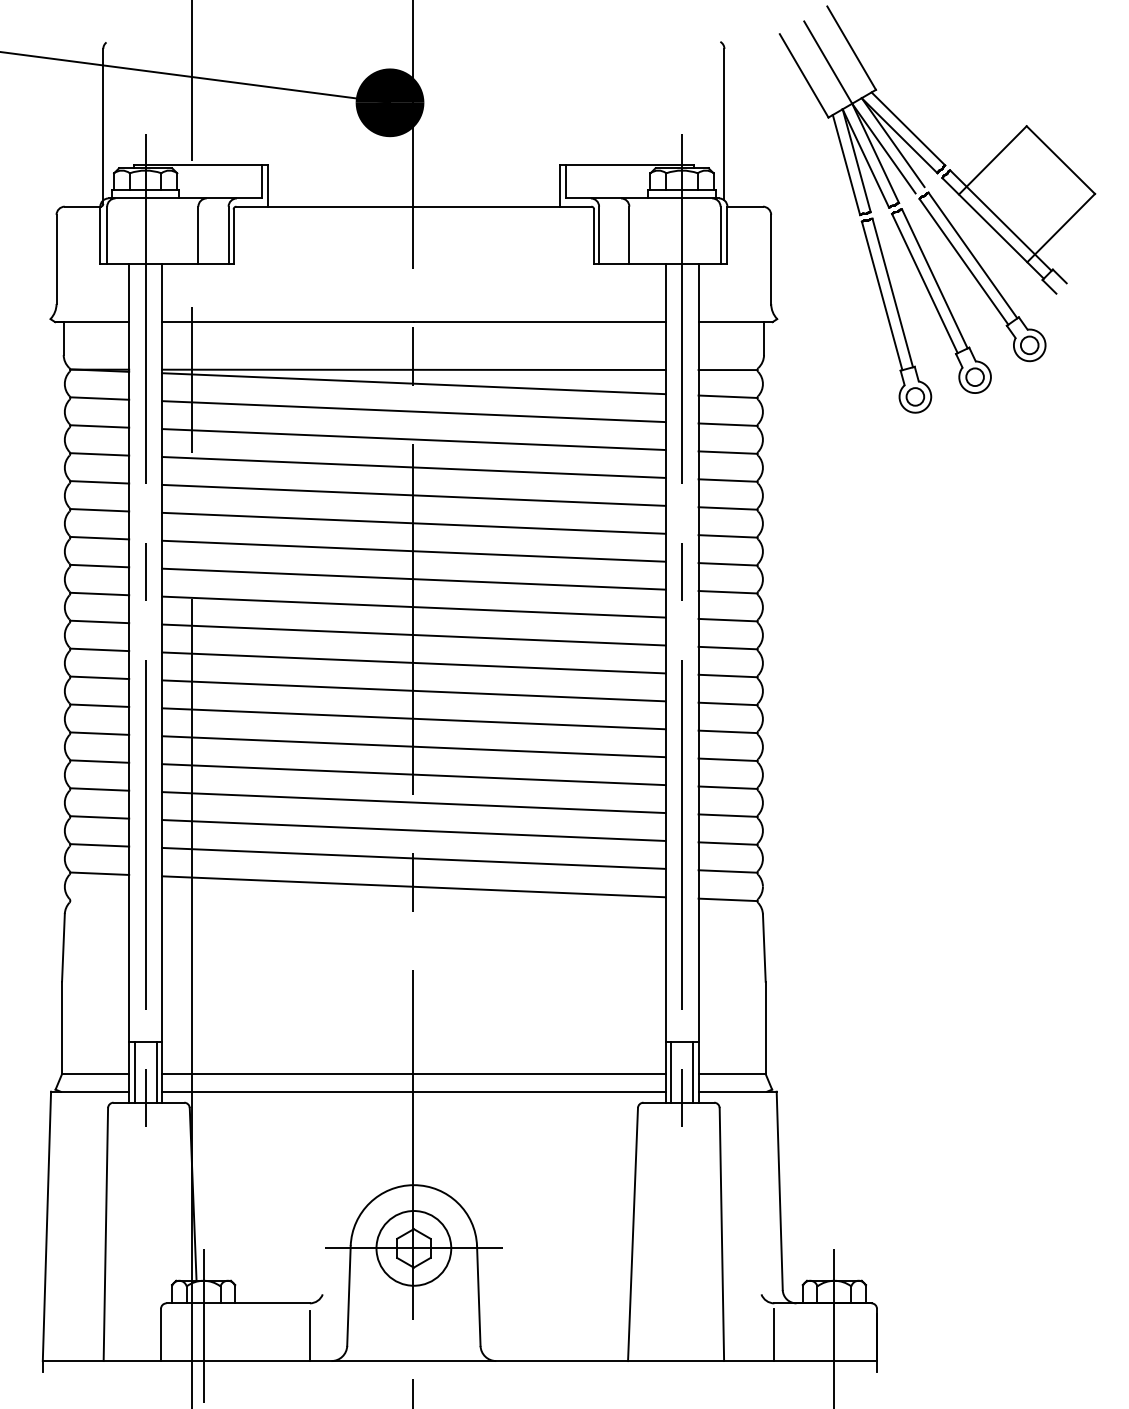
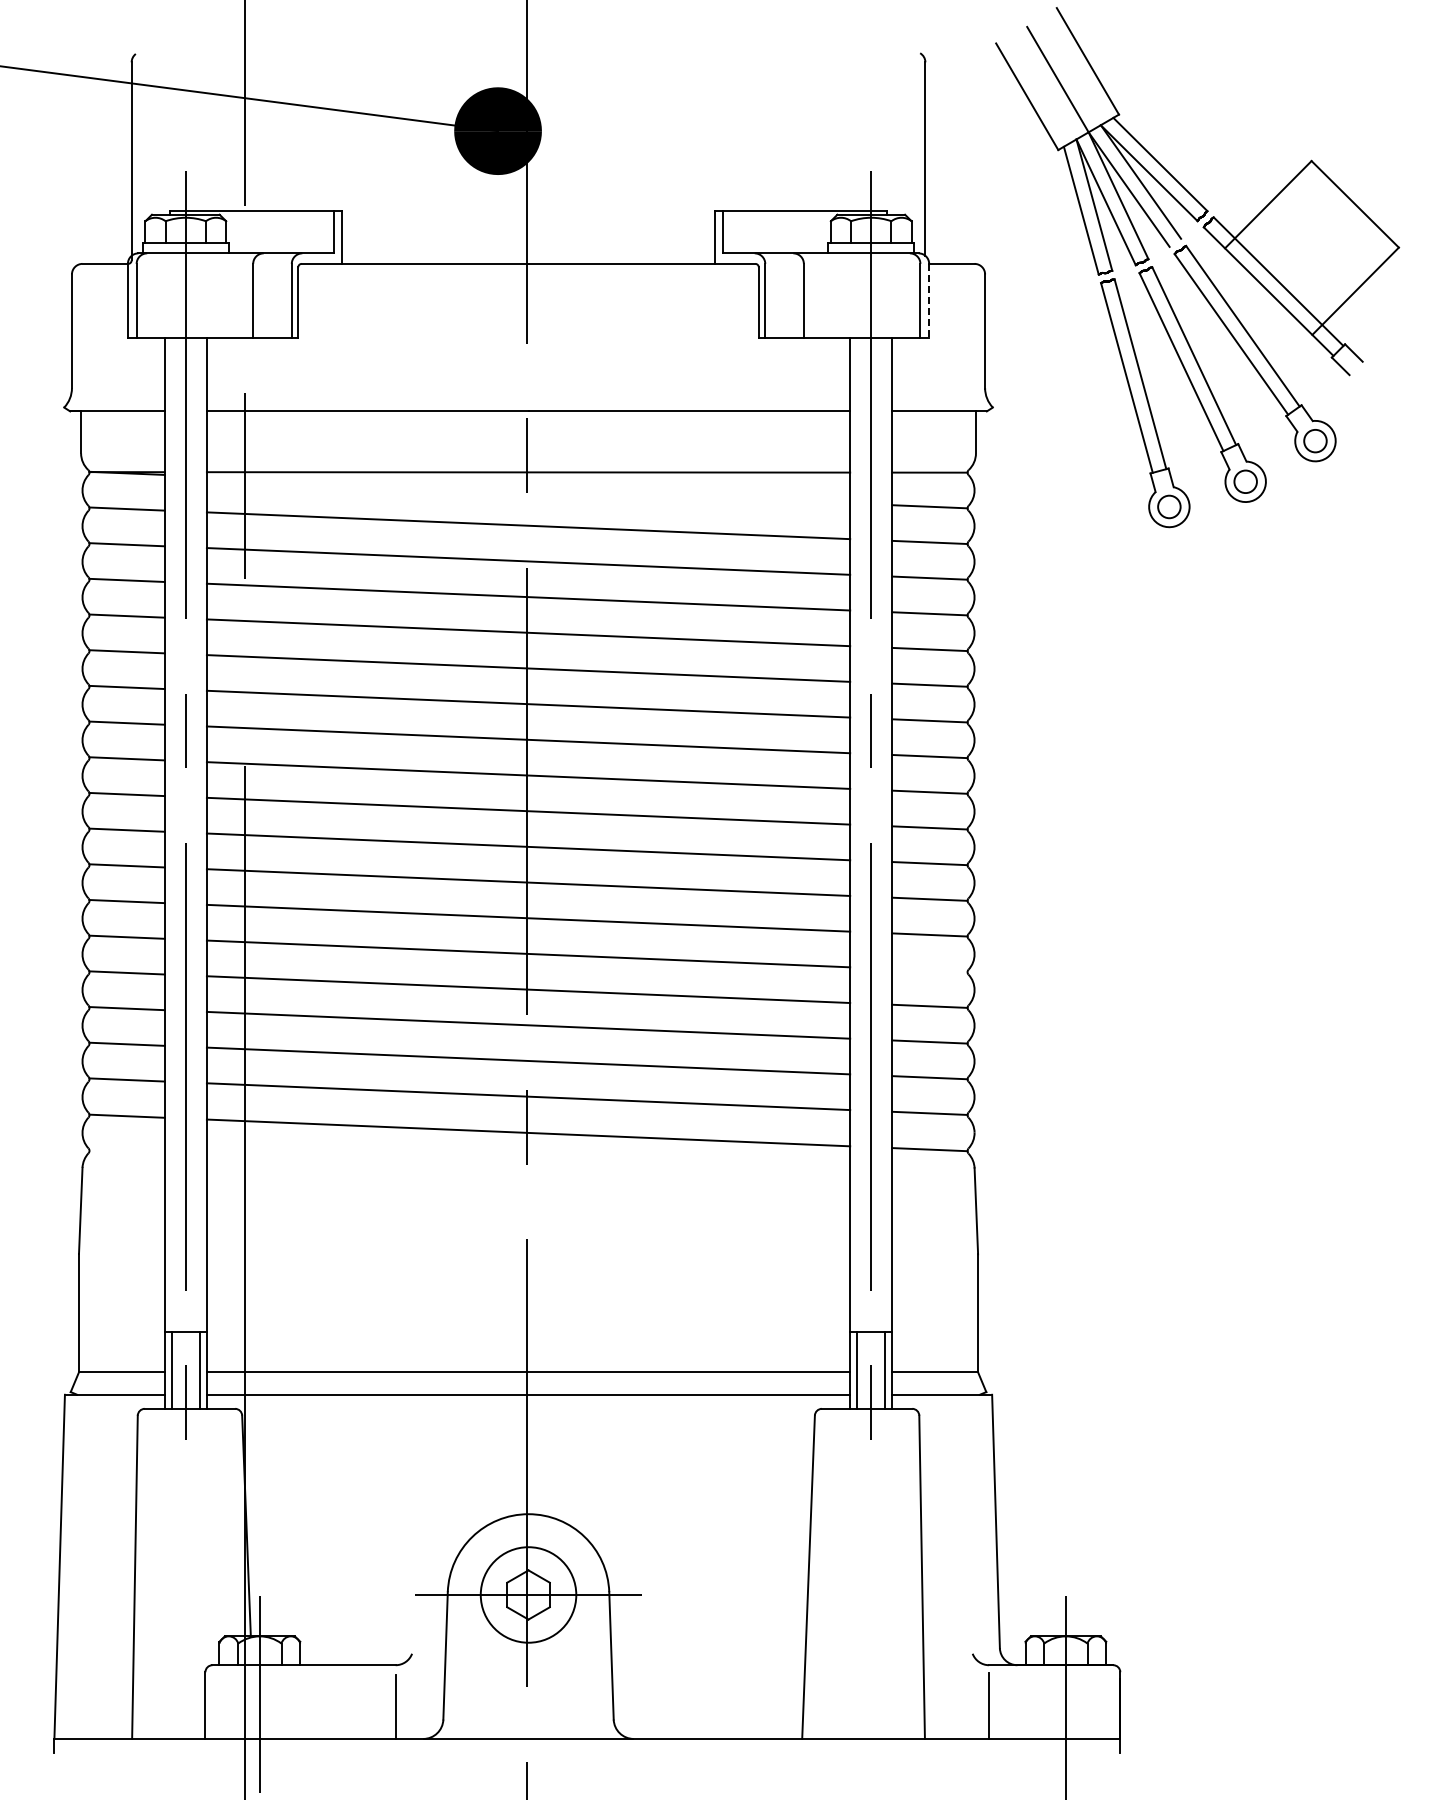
line: (727, 235) -> (929, 300), solid -> dashed
line: (413, 383) -> (528, 489), removed
line: (727, 759) -> (929, 970), removed

